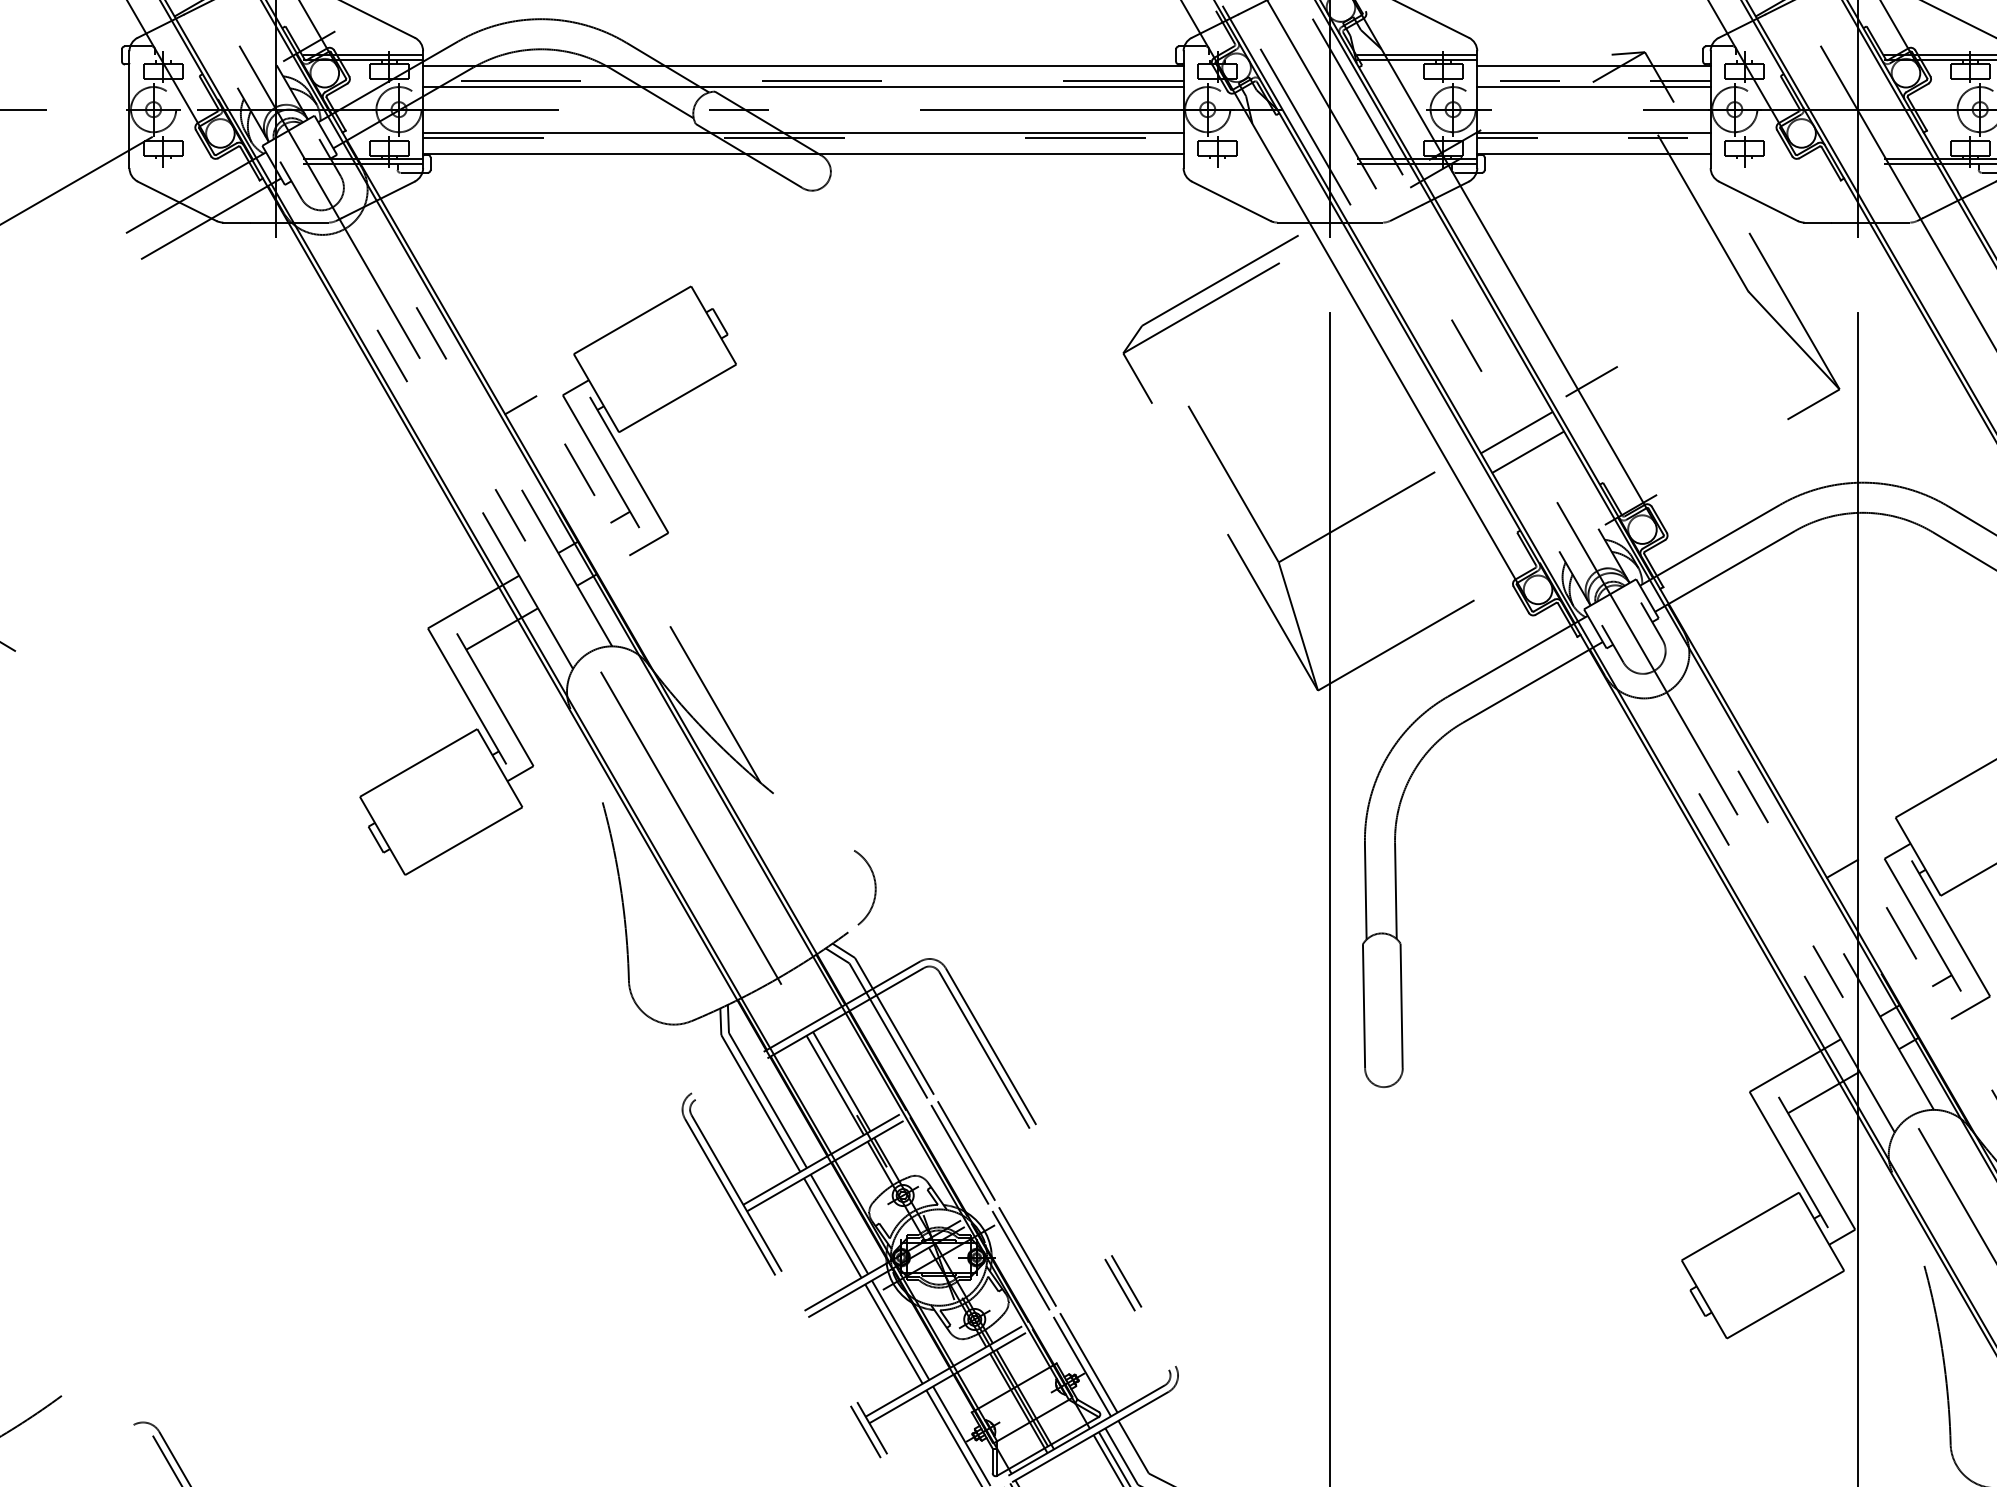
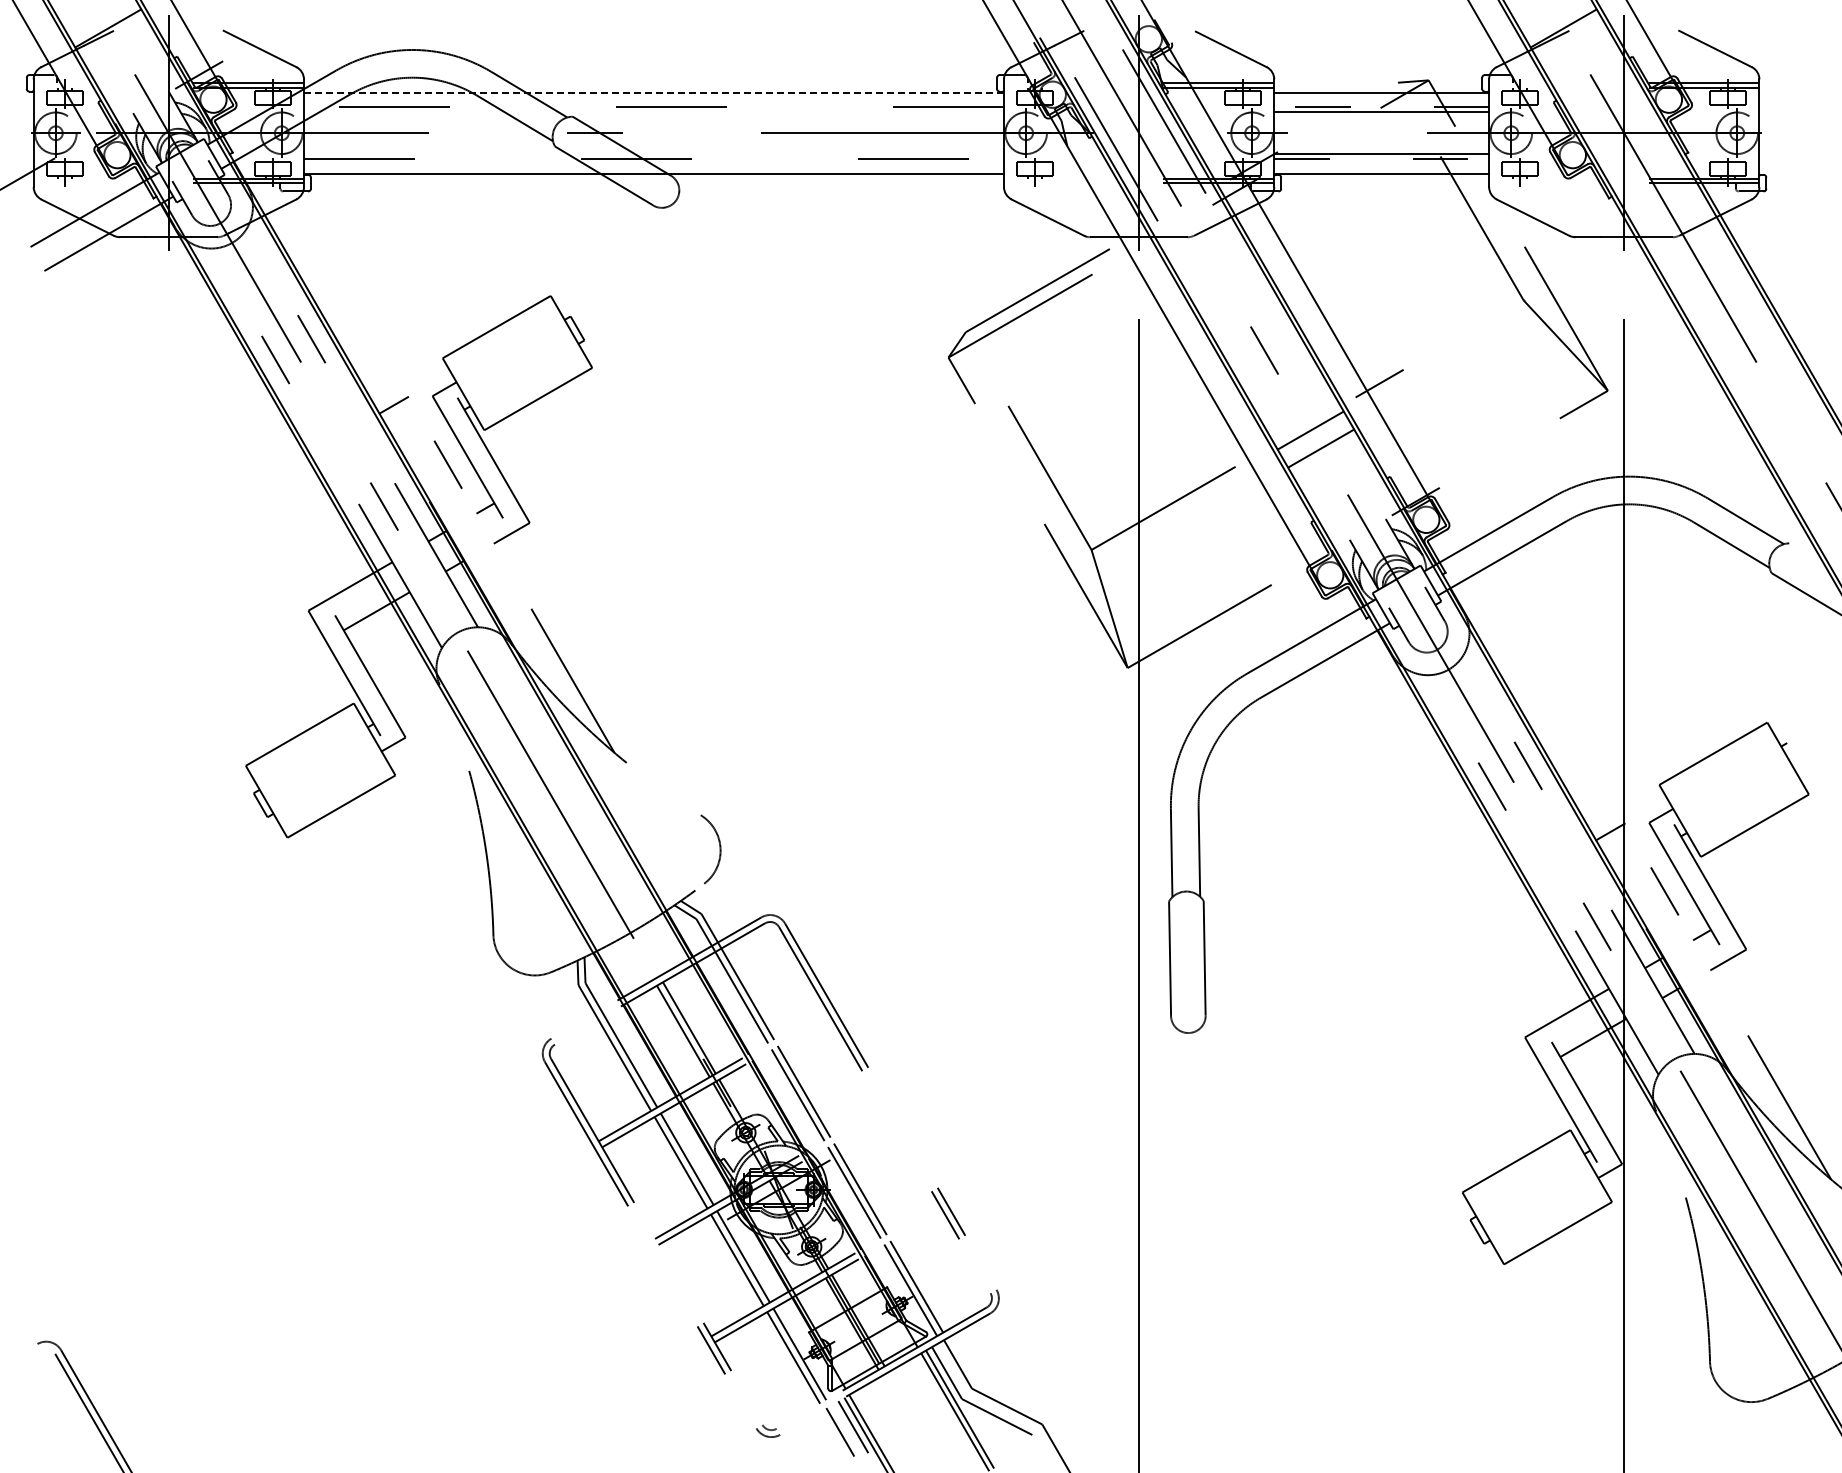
line: (802, 65) -> (653, 92), solid -> dashed
line: (802, 87) -> (653, 112), removed
line: (802, 132) -> (653, 154), removed

